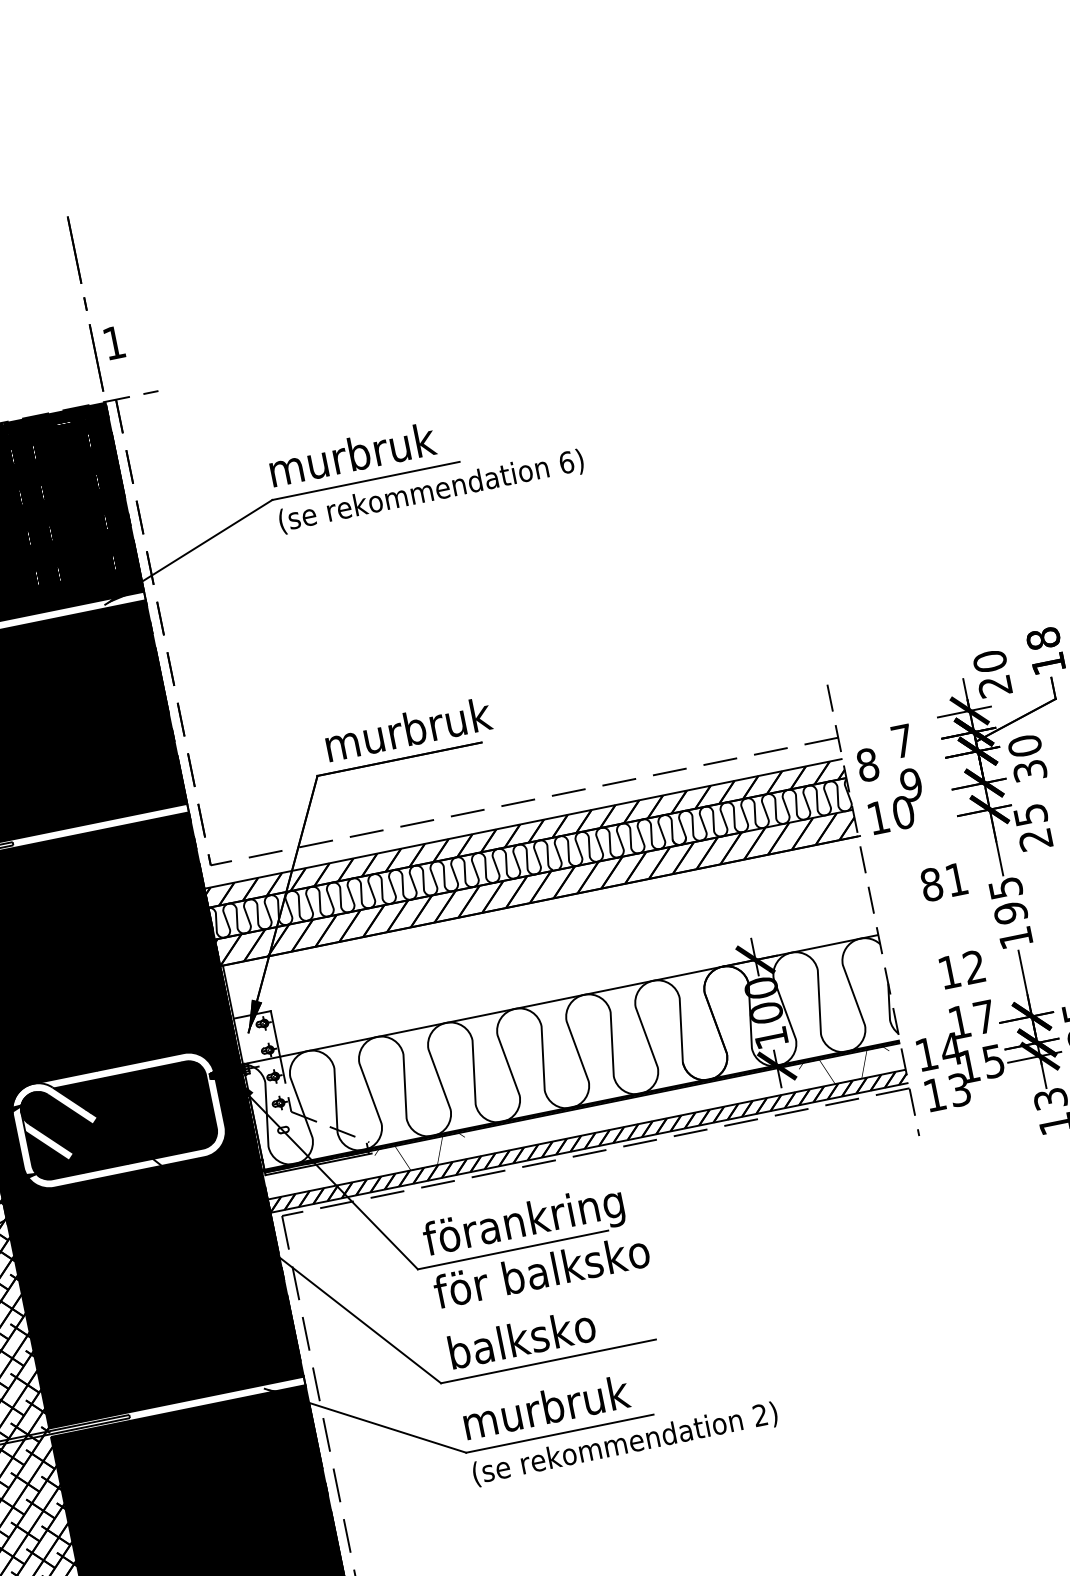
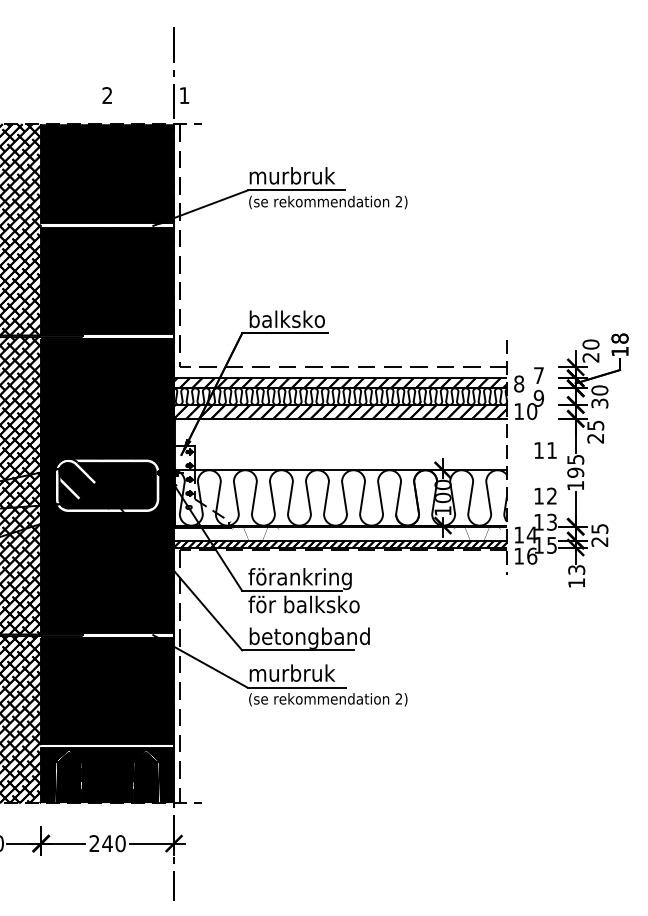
text: (565, 462) -> (398, 201), 6) -> 2)
text: (408, 729) -> (292, 319), murbruk -> balksko
text: (932, 884) -> (539, 450), 81 -> 11
text: (983, 1015) -> (551, 521), 17 -> 13
text: (960, 1088) -> (532, 555), 13 -> 16
text: (576, 1330) -> (315, 637), balksko -> betongband

